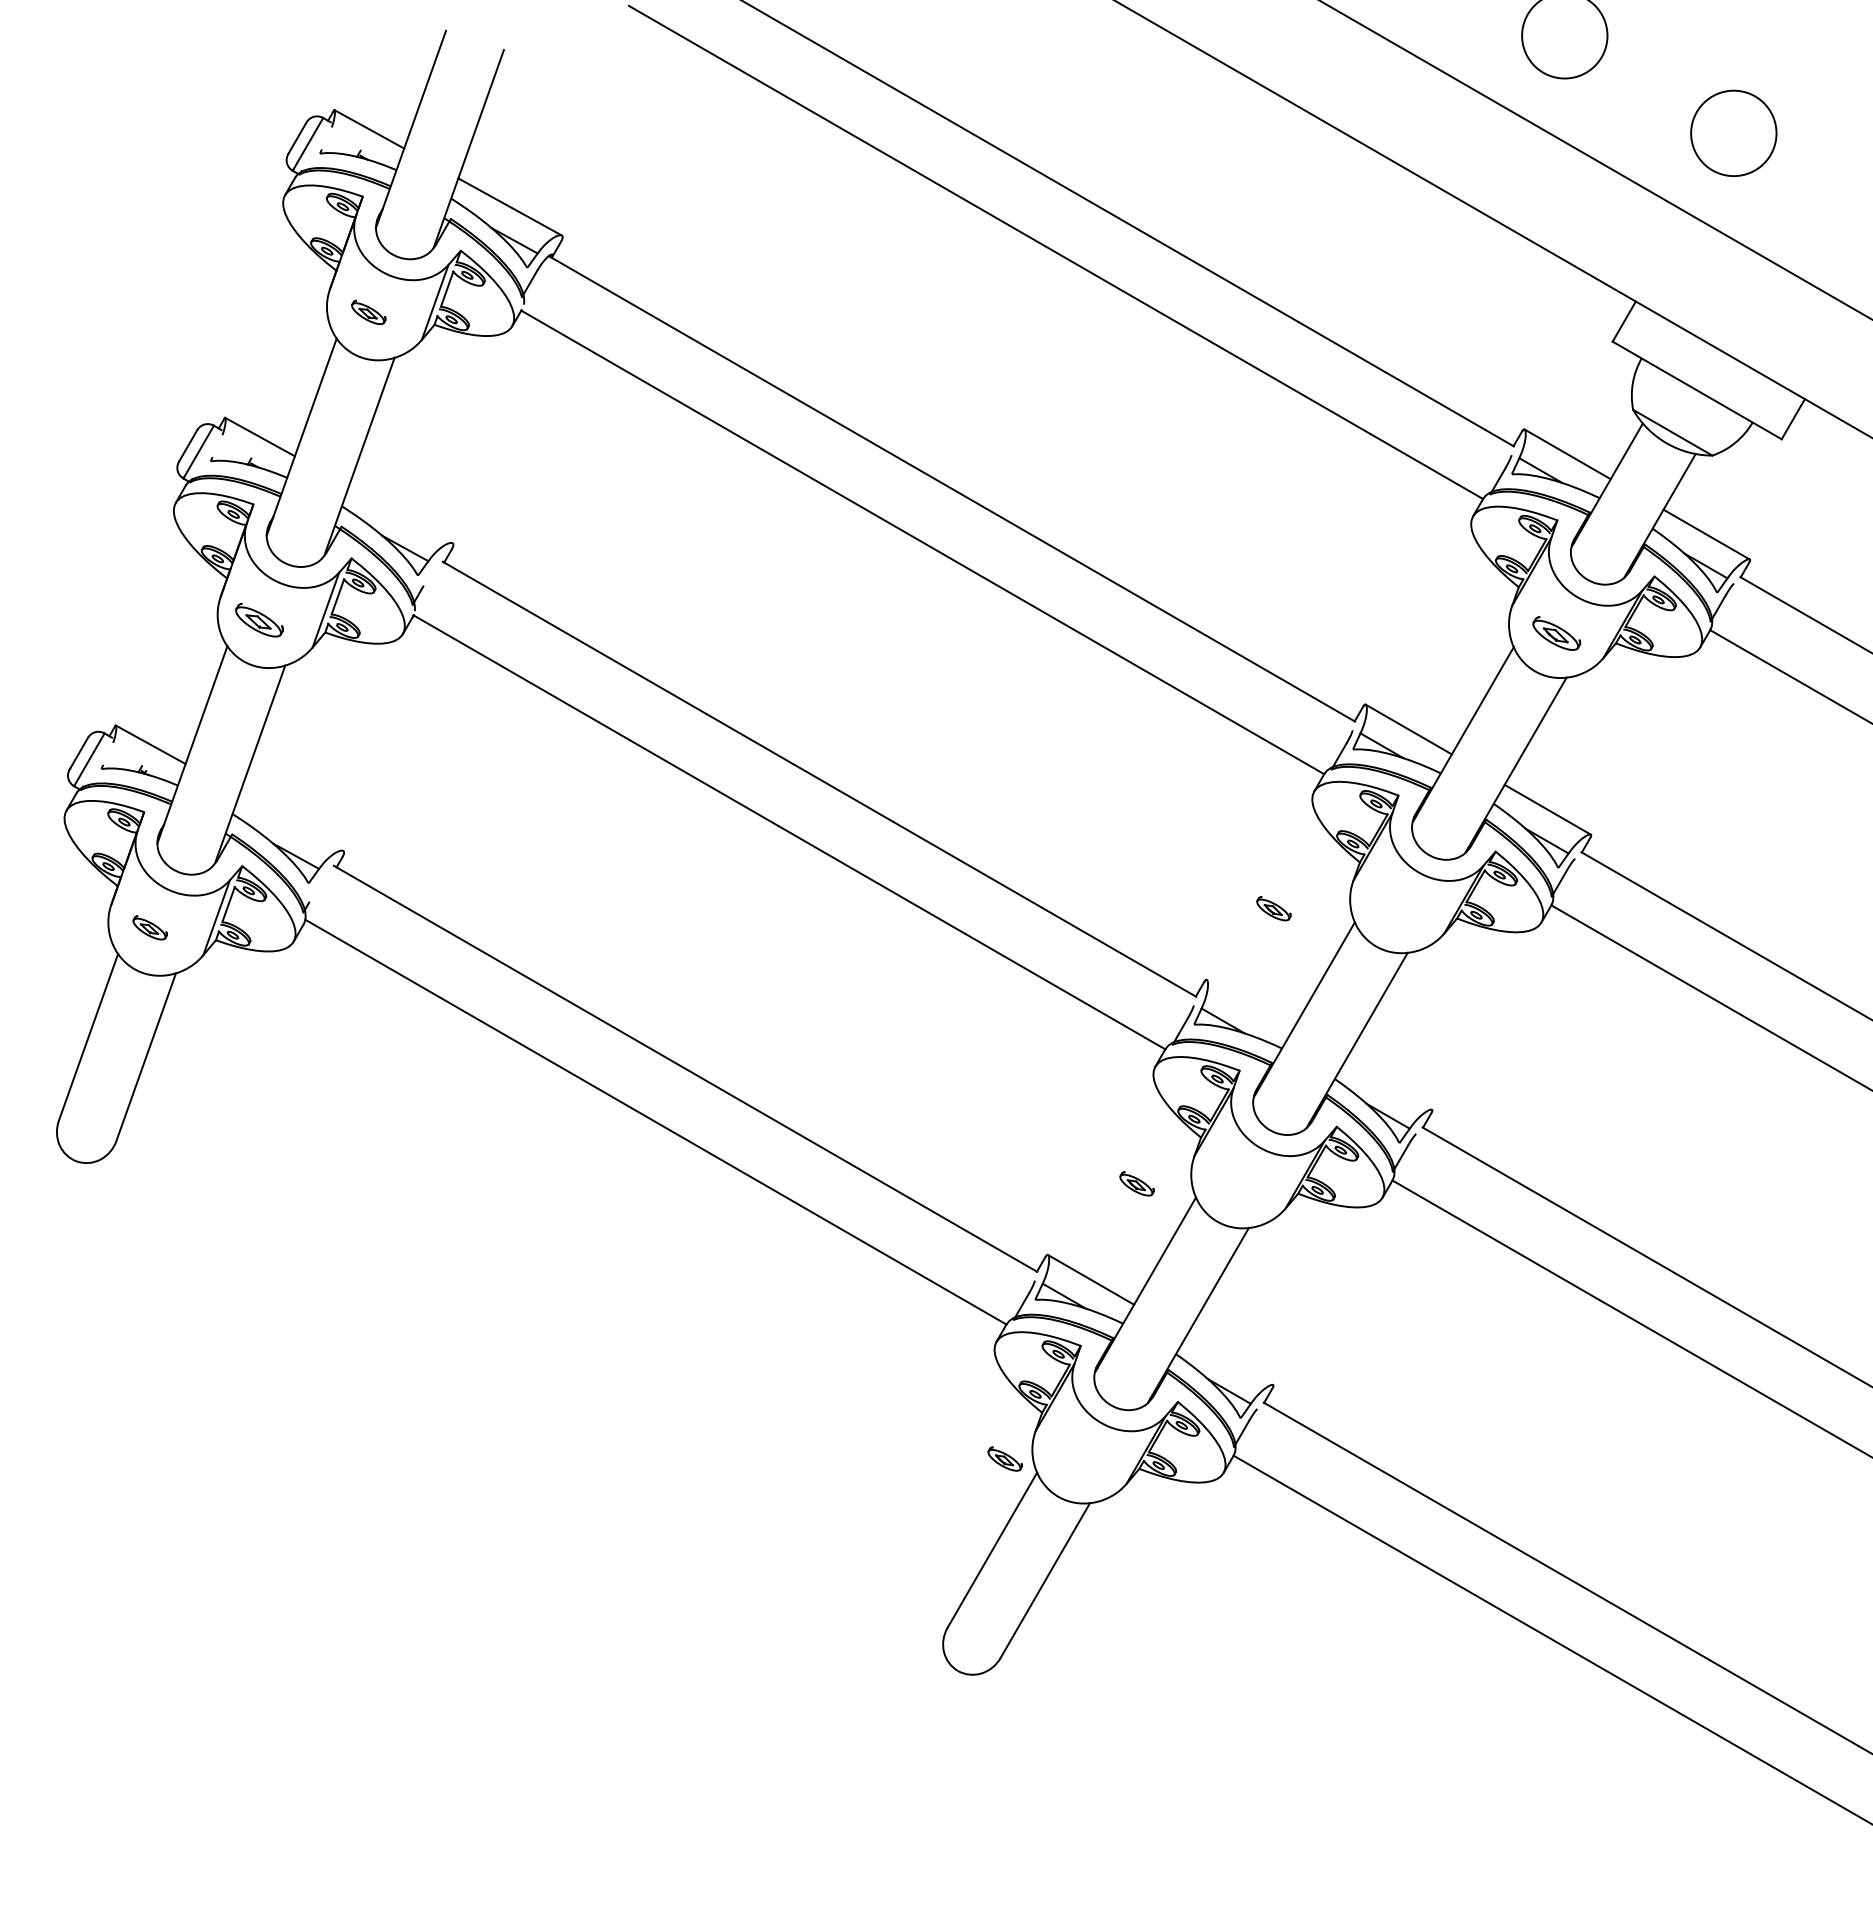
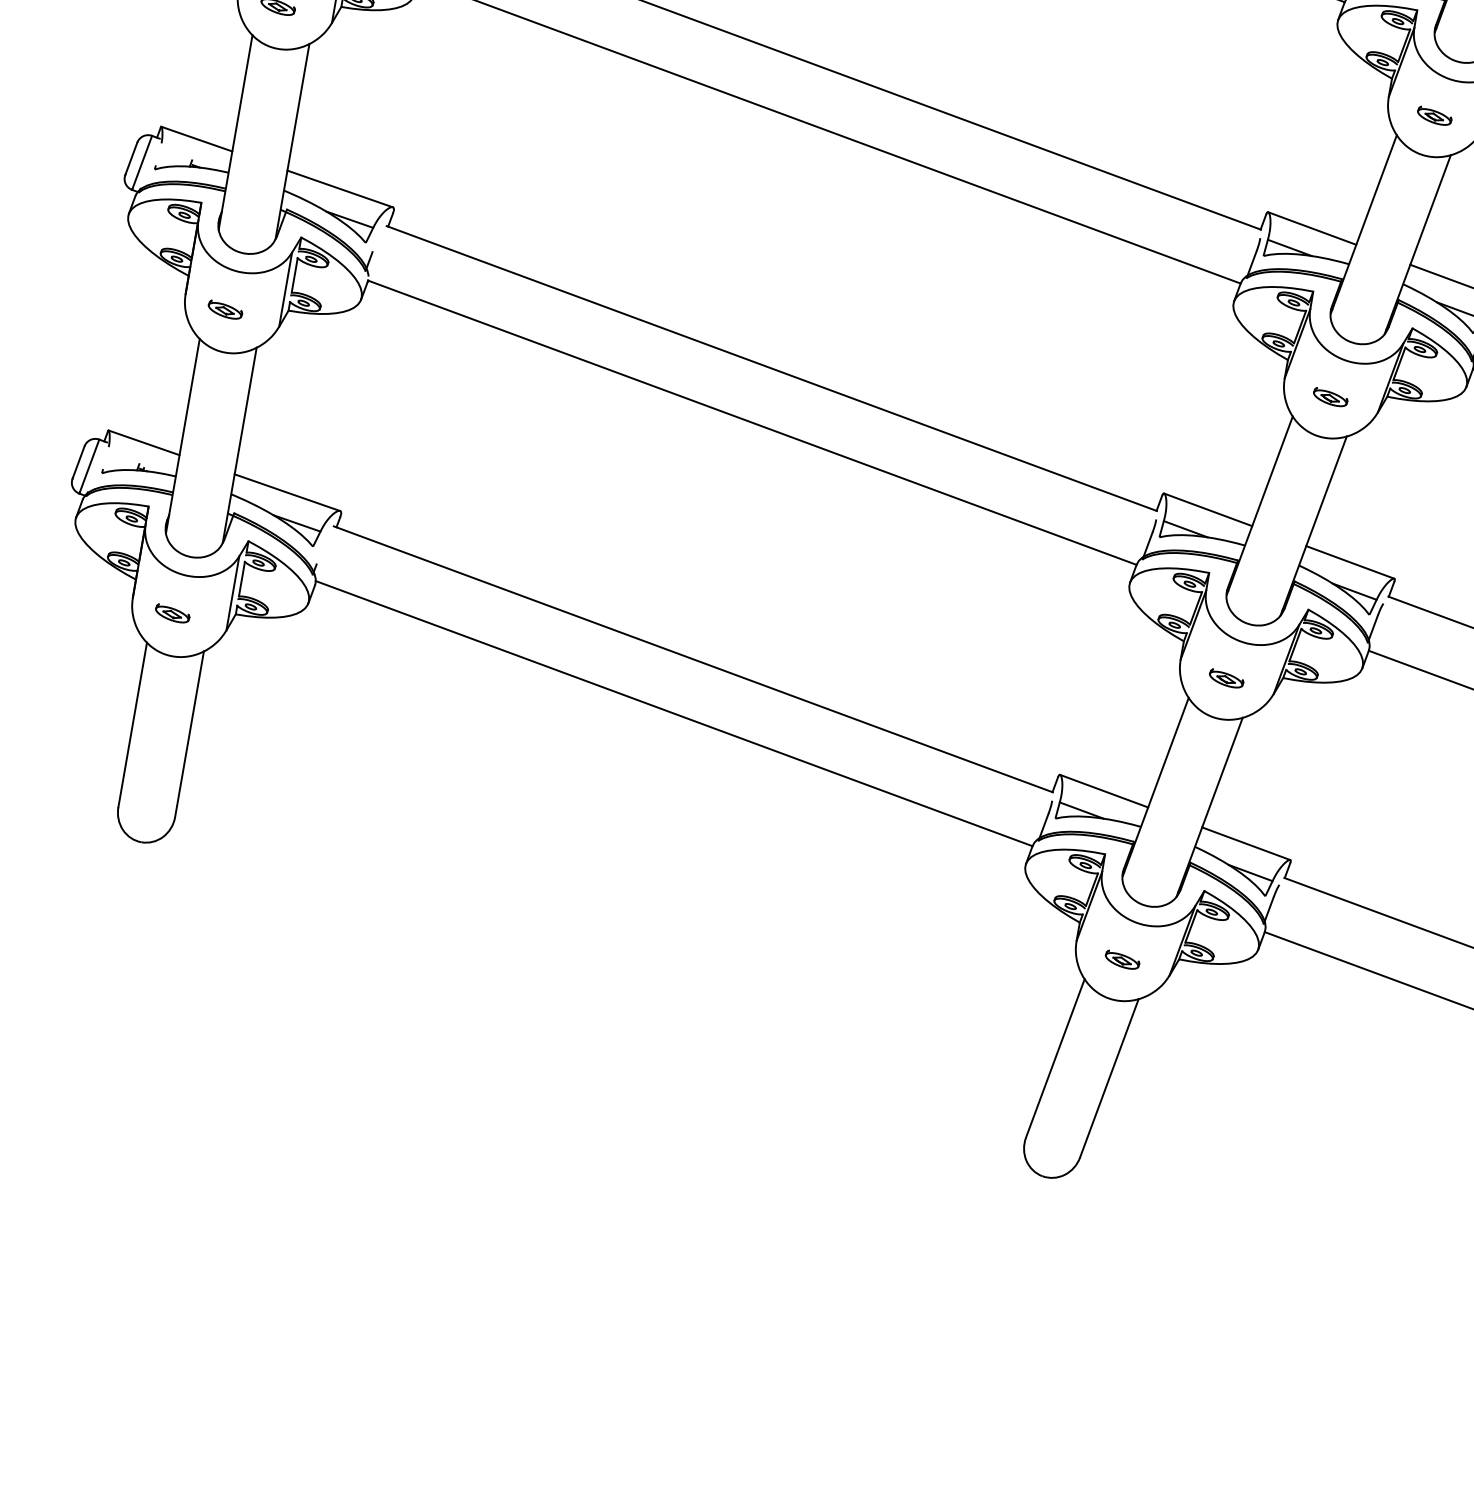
line: (400, 514) -> (339, 188), added
part: (259, 619) -> (225, 308), size x0.71
part: (1556, 633) -> (1434, 115), size x0.71
line: (291, 821) -> (287, 491), added
part: (1273, 908) -> (1330, 396), moved
line: (1249, 1004) -> (1207, 509), added
line: (1388, 1084) -> (1349, 562), added
part: (1136, 1183) -> (1226, 678), moved
line: (1229, 1359) -> (1245, 843), added
part: (1004, 1458) -> (1121, 959), moved

